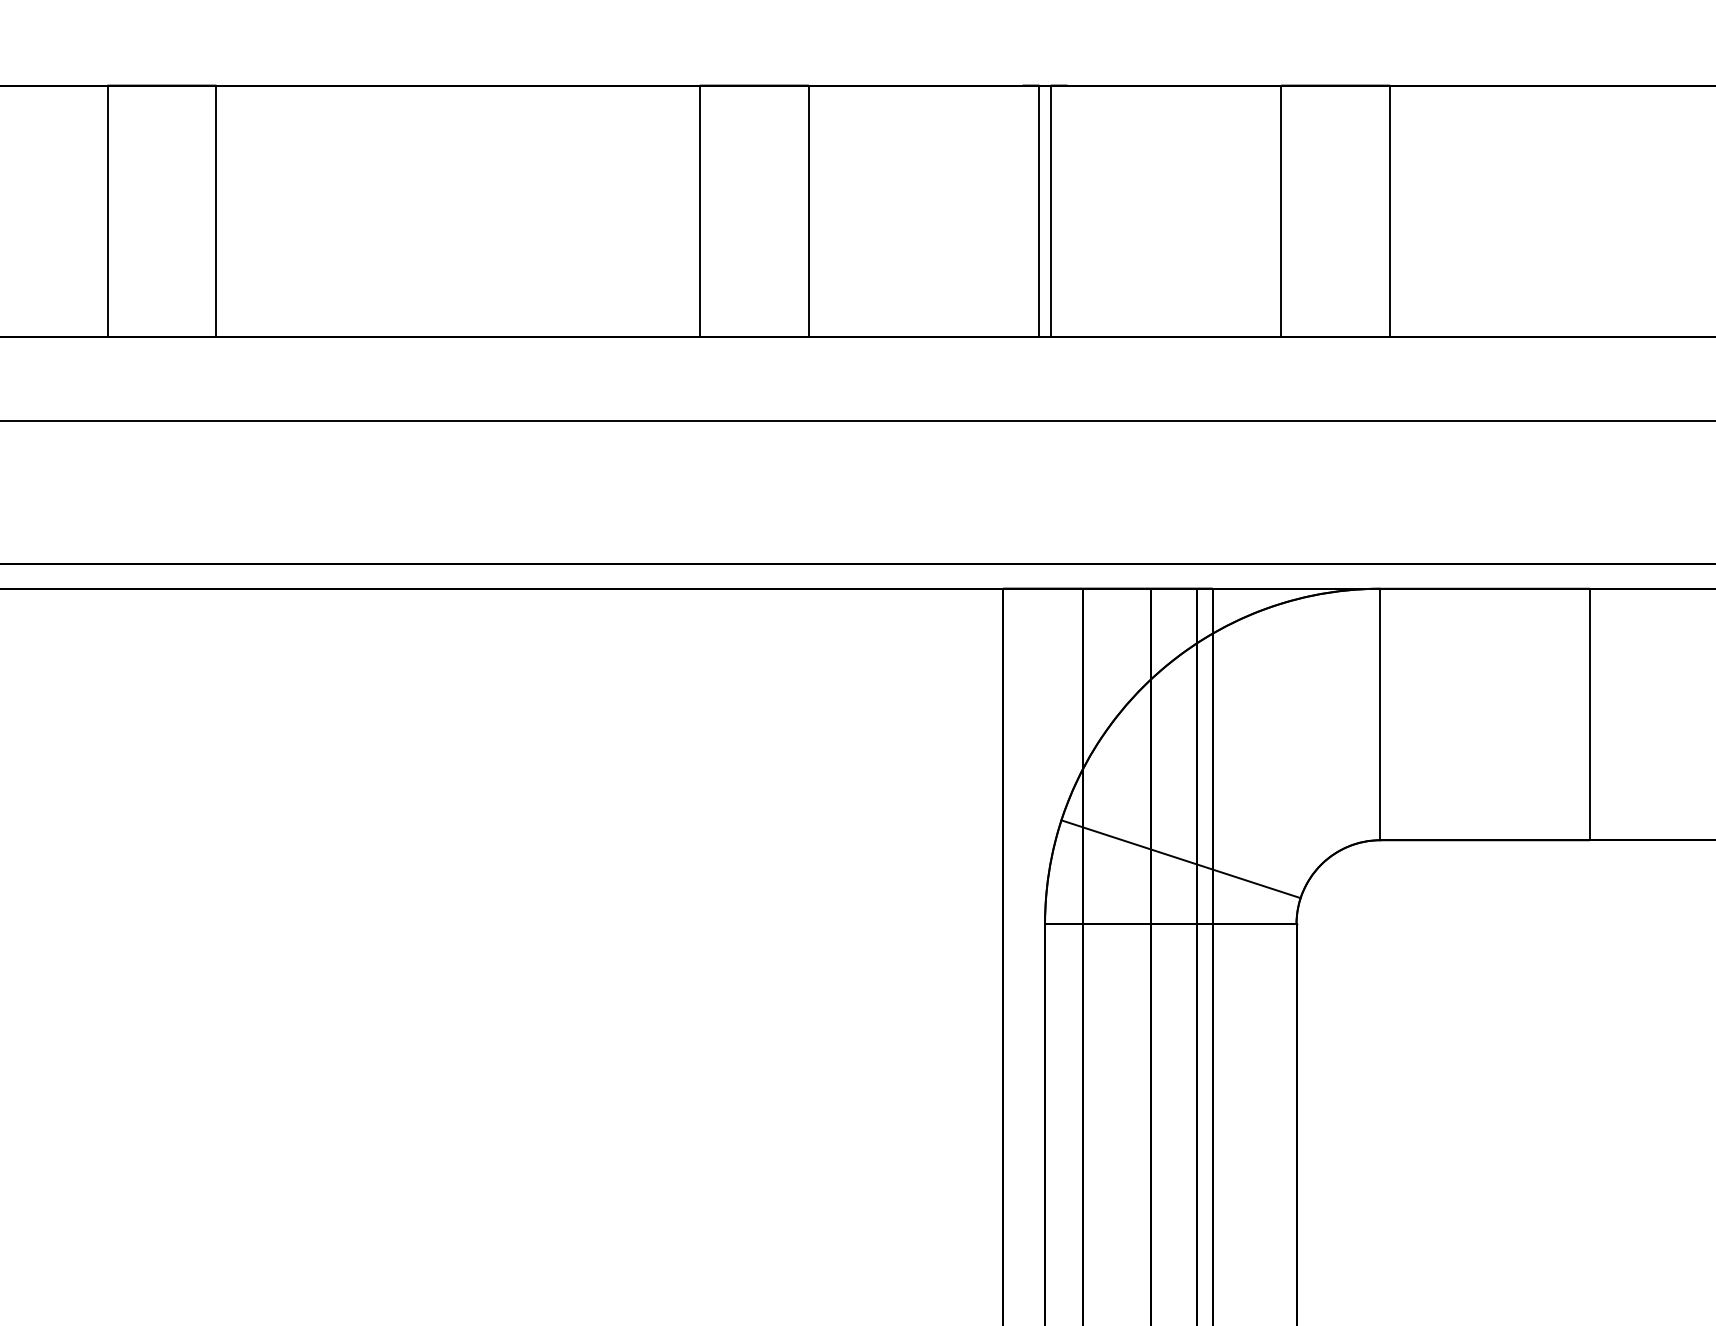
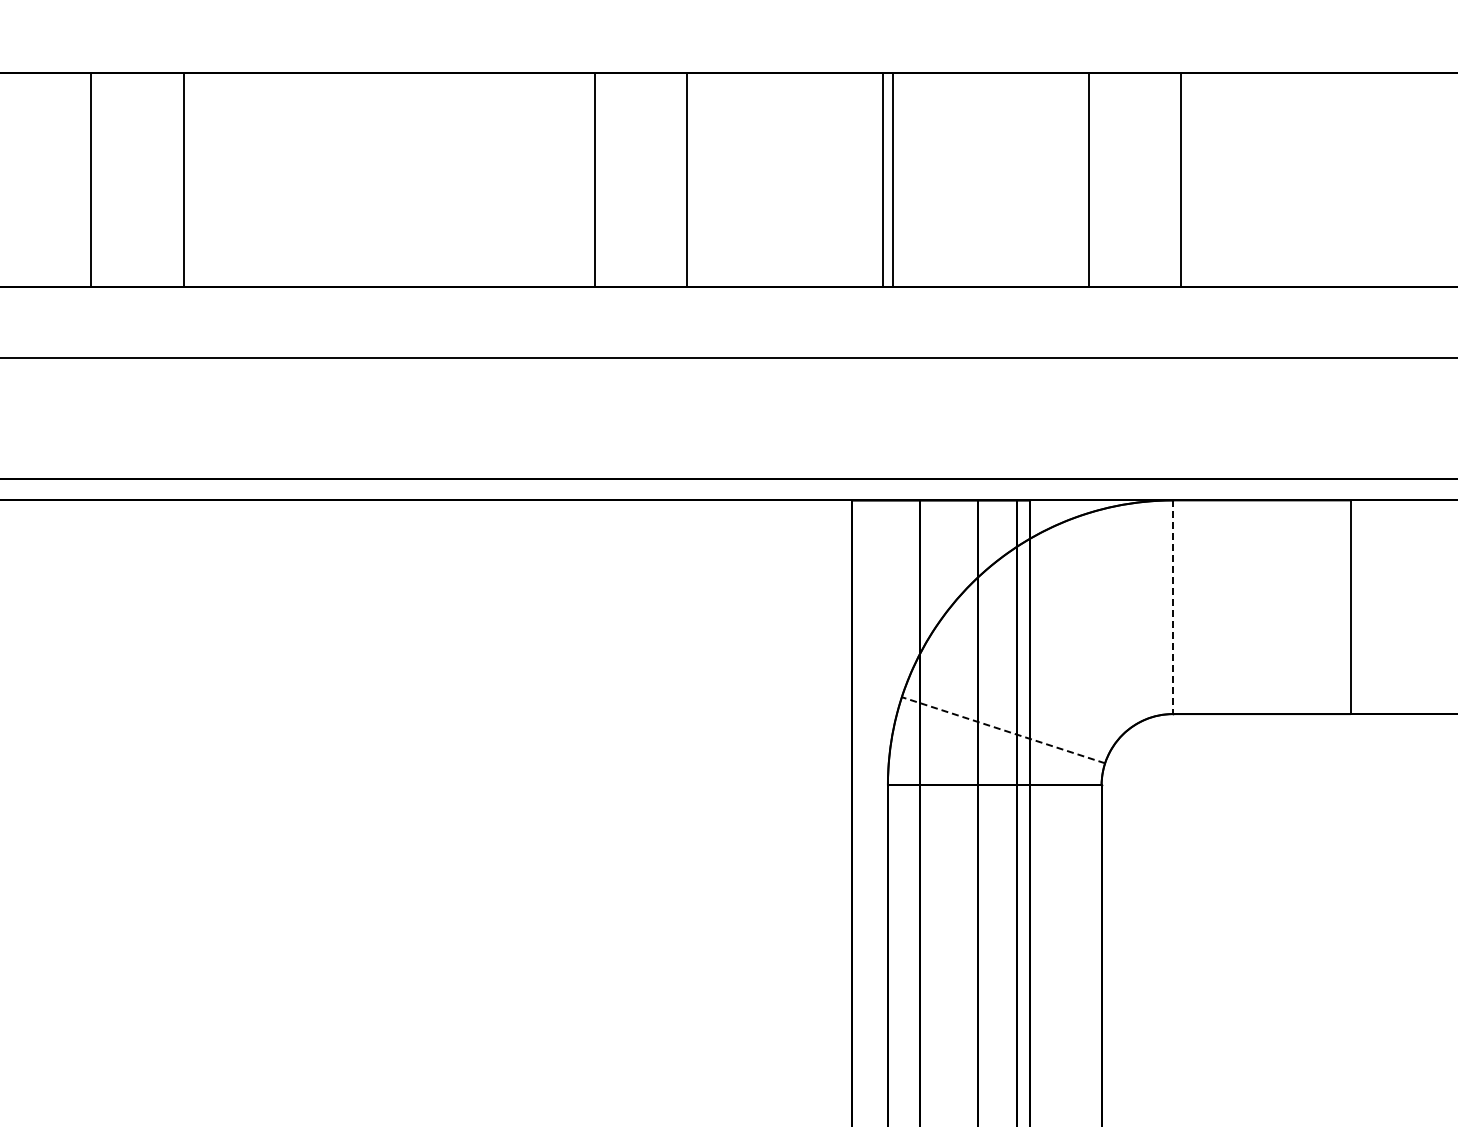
line: (1379, 714) -> (1172, 607), solid -> dashed
line: (1181, 859) -> (1003, 730), solid -> dashed

